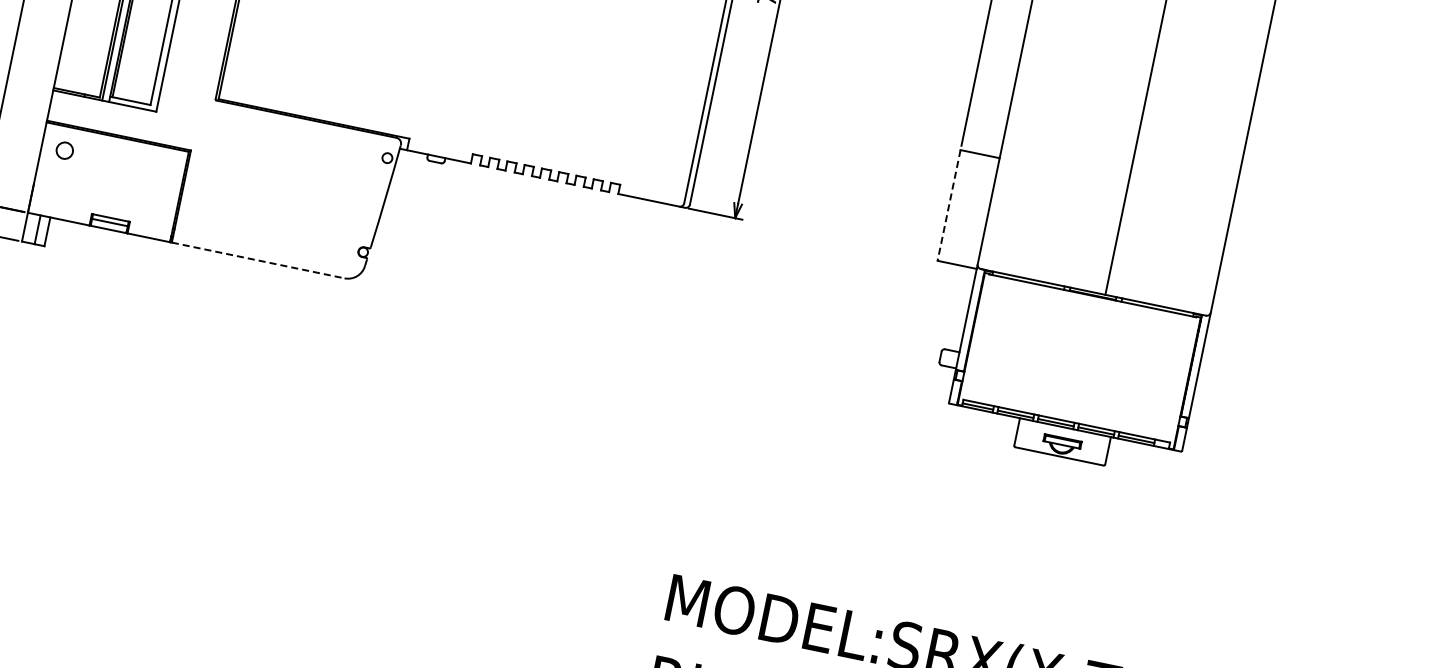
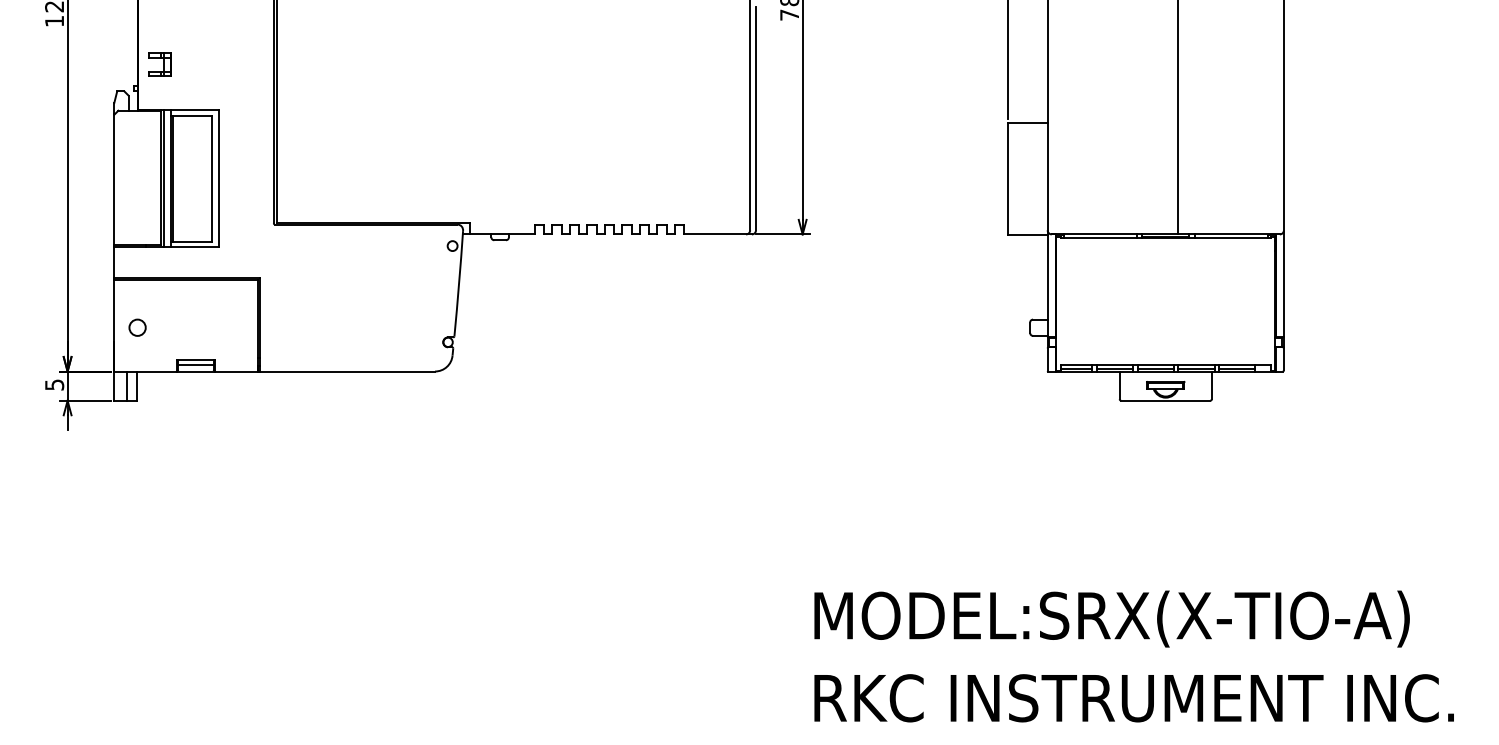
circle: (64, 150) -> (137, 327), moved
line: (949, 206) -> (1008, 179), dashed -> solid
line: (258, 260) -> (347, 371), dashed -> solid

